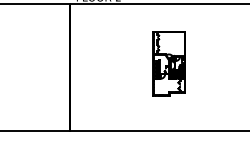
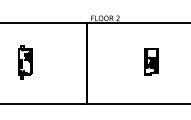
part: (170, 64) -> (151, 61), size x0.62

